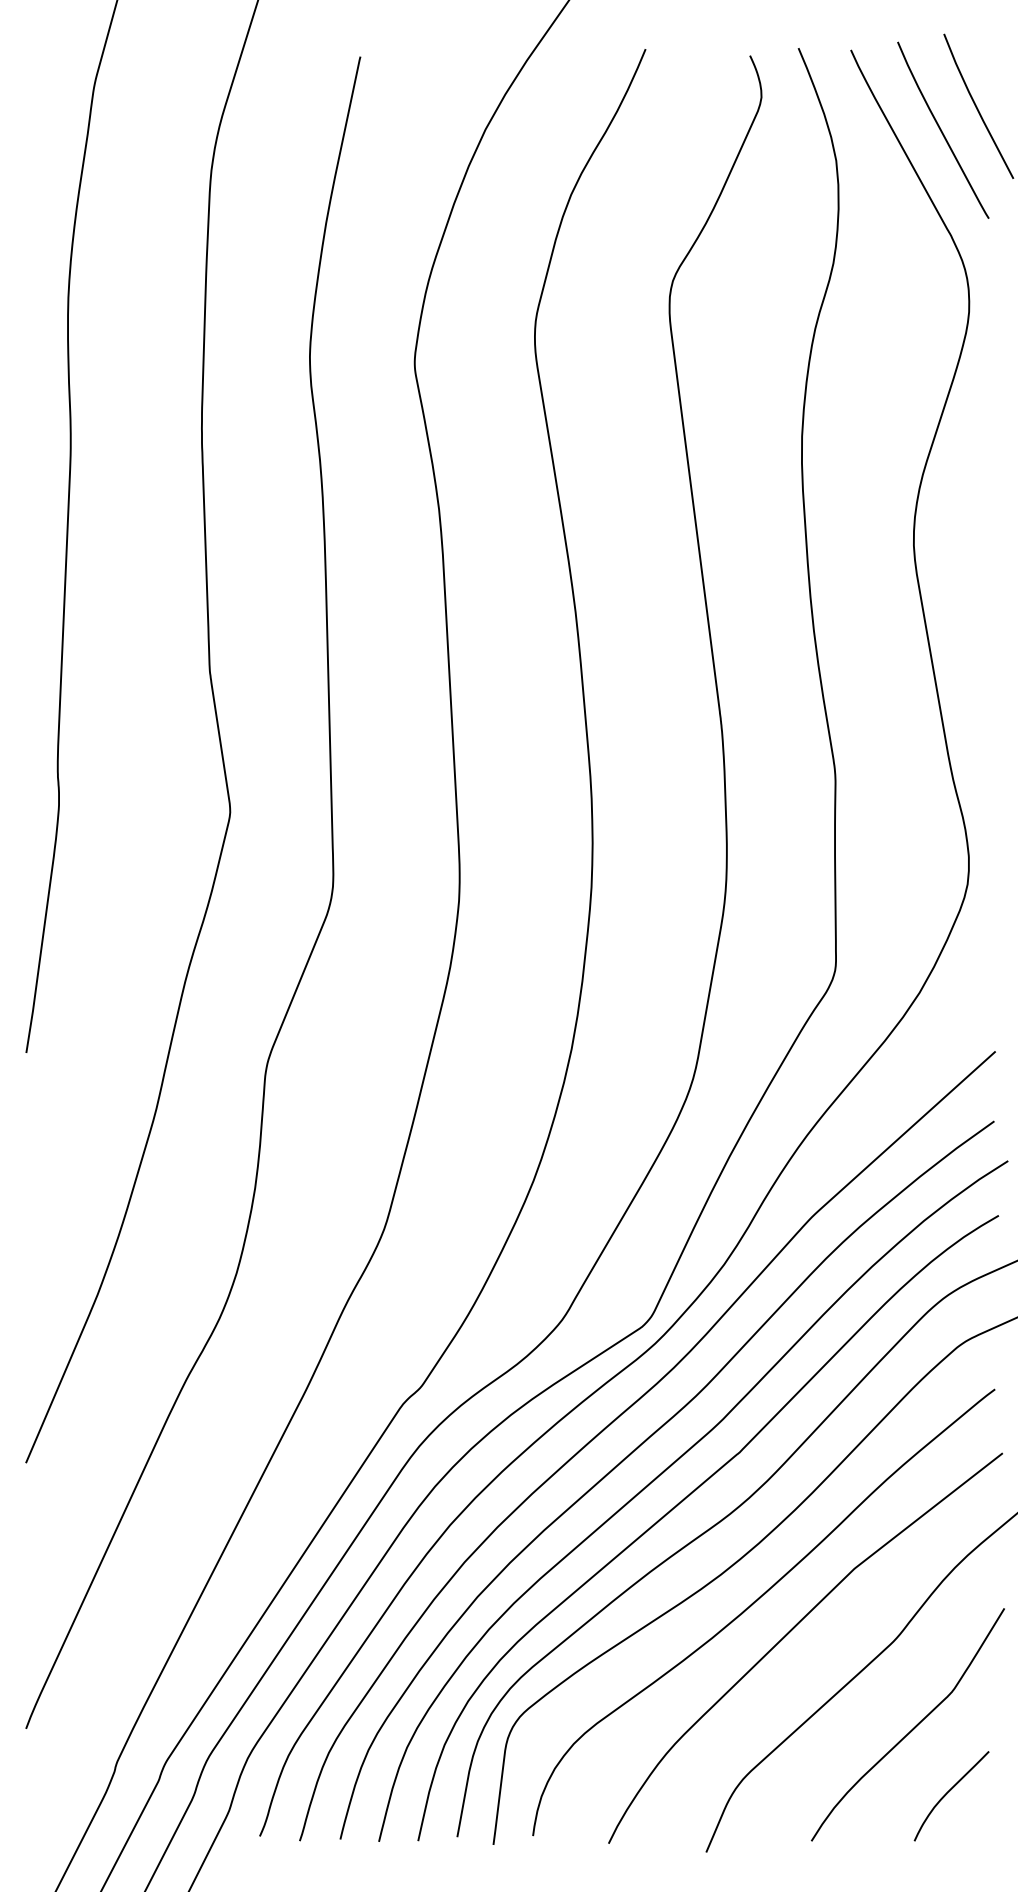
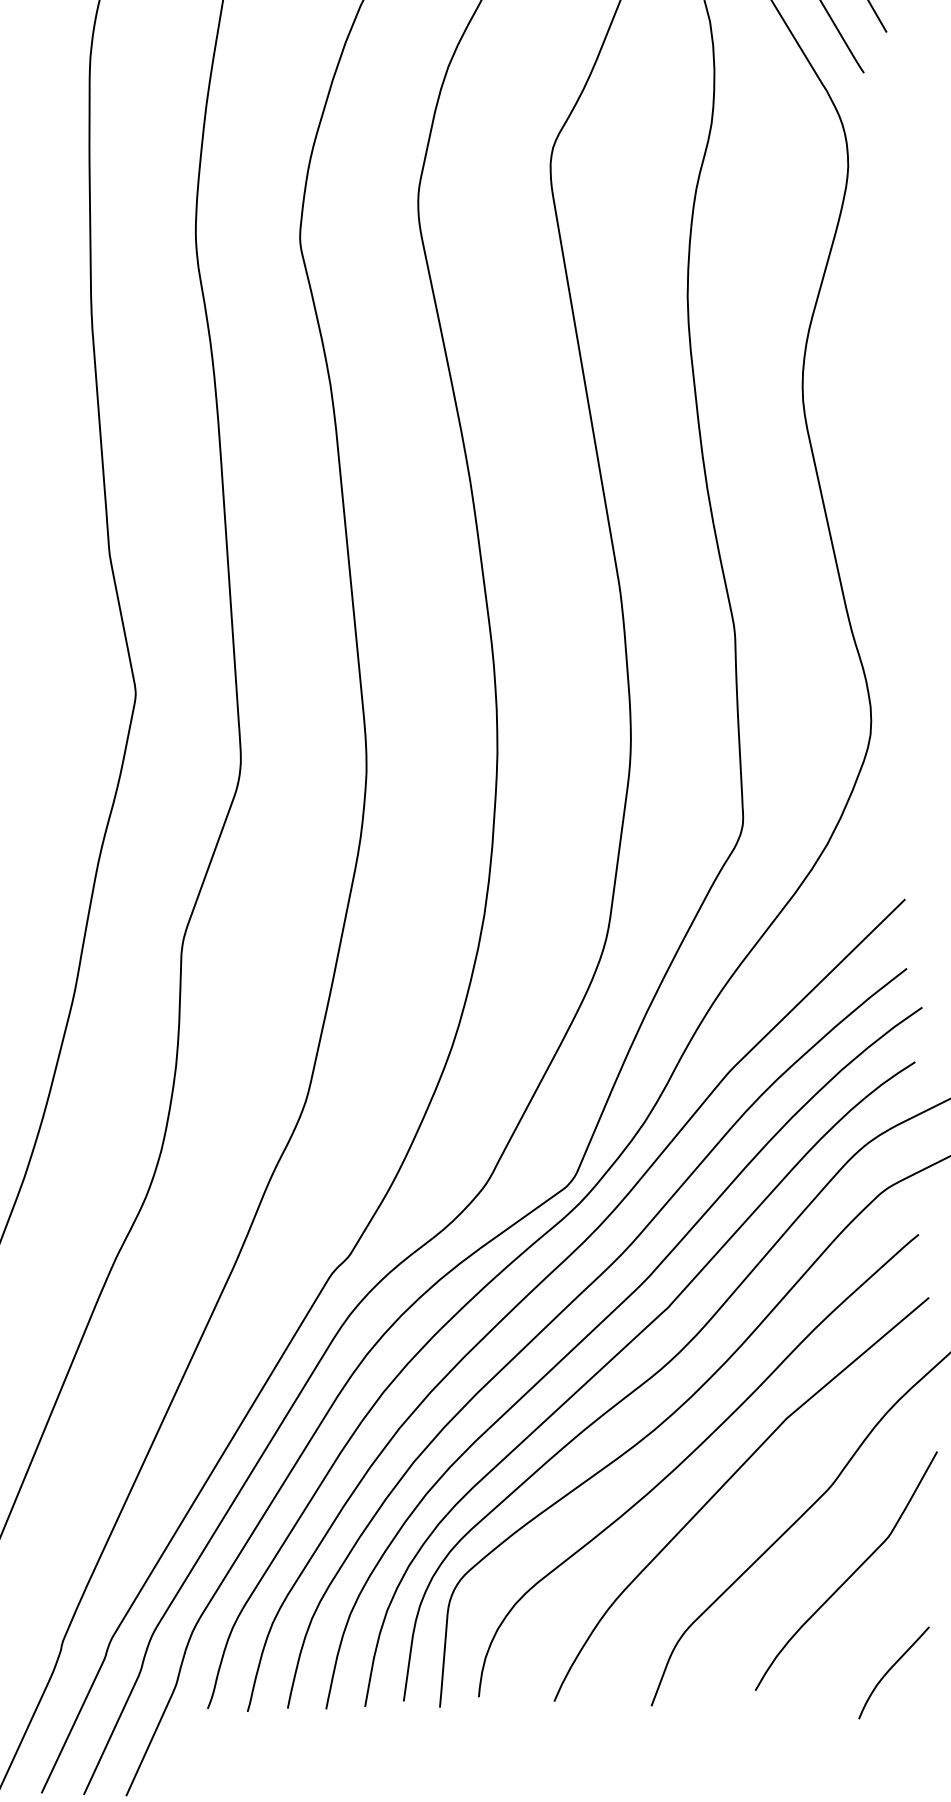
curve: (949, 1792) -> (891, 1669), moved

